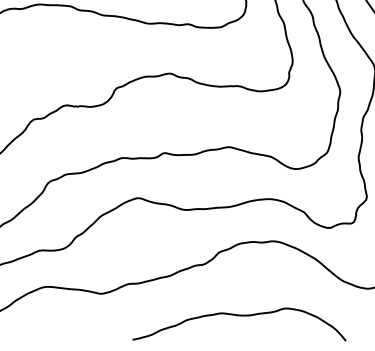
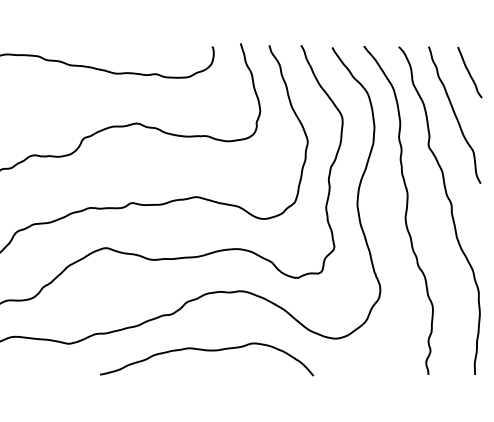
curve: (238, 316) -> (206, 351), moved

